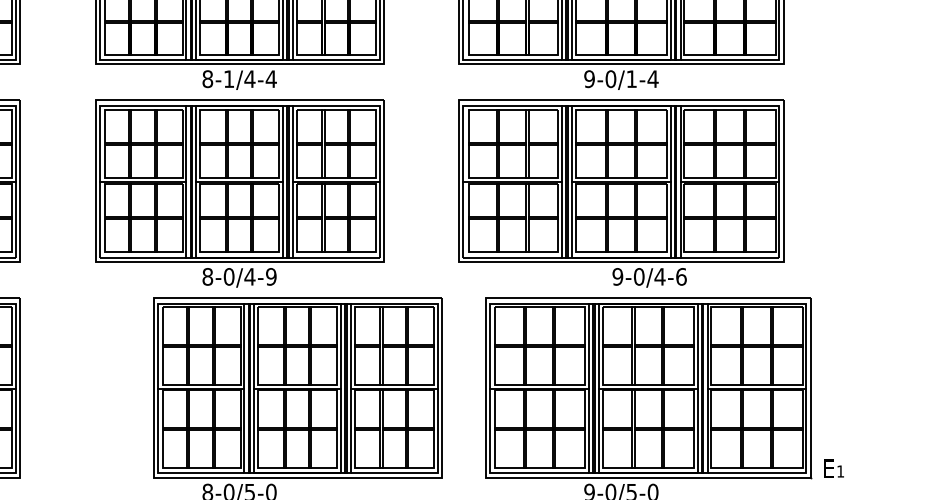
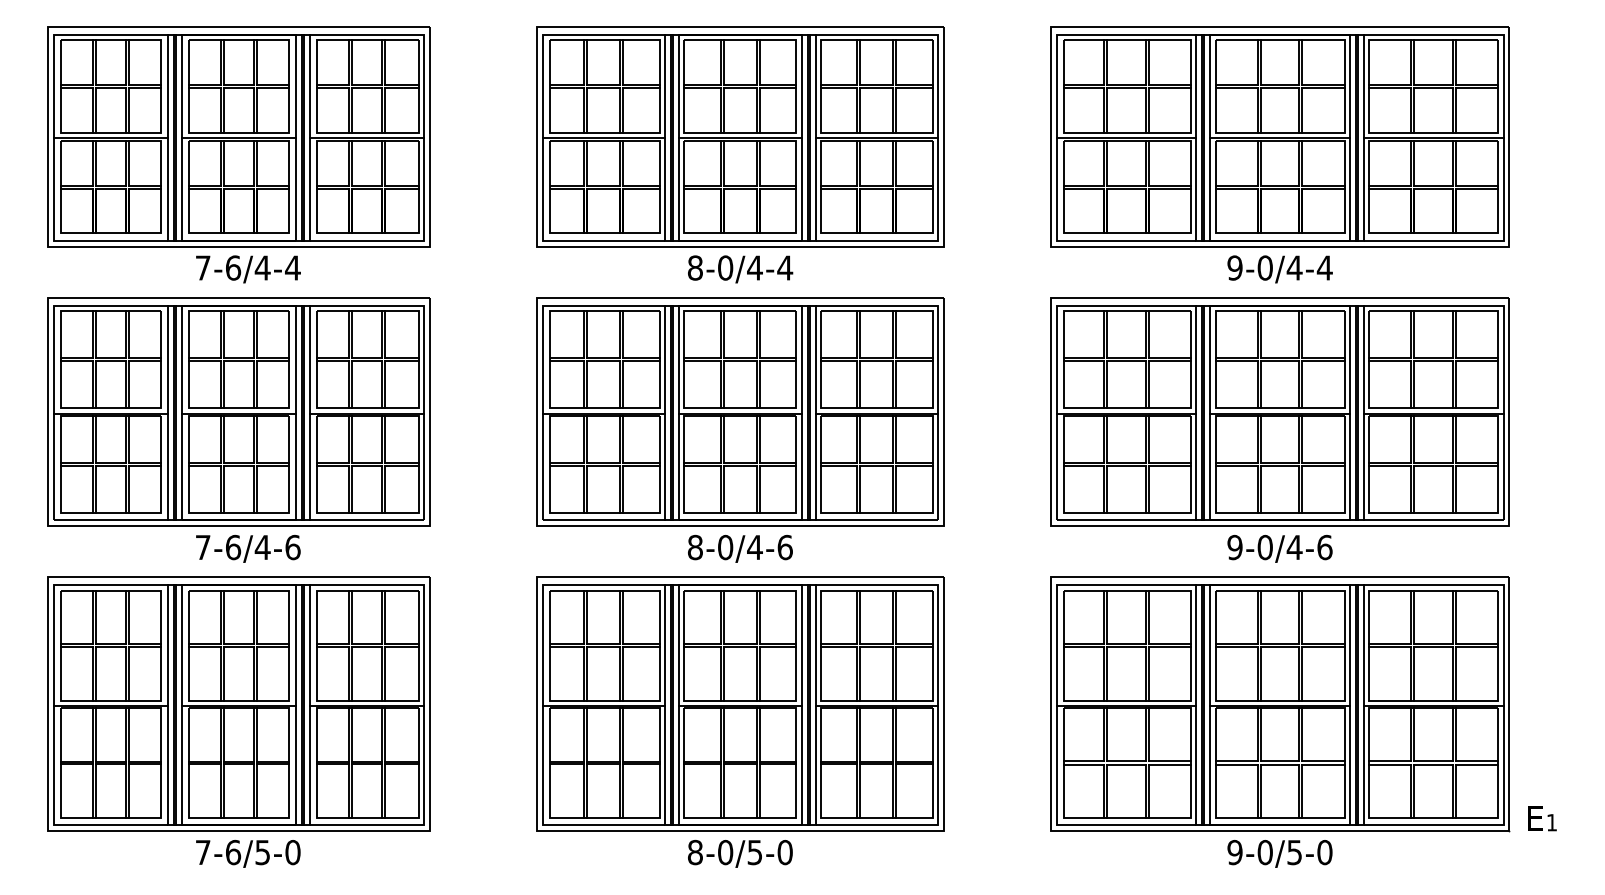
text: (229, 78) -> (725, 267), 8-1/4-4 -> 8-0/4-4
text: (631, 78) -> (1294, 267), 9-0/1-4 -> 9-0/4-4
text: (270, 276) -> (784, 547), 8-0/4-9 -> 8-0/4-6
text: (649, 277) -> (1279, 548), moved
part: (297, 387) -> (740, 703), moved
part: (664, 387) -> (1303, 704), moved

